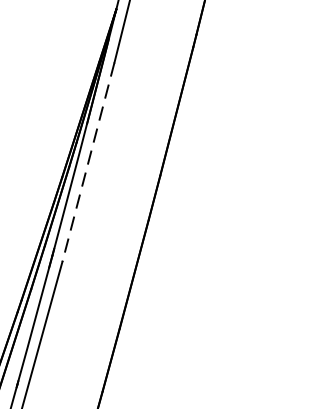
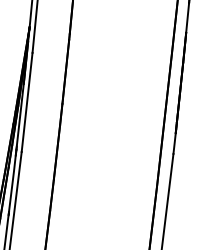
line: (89, 162) -> (27, 102), dashed -> solid

